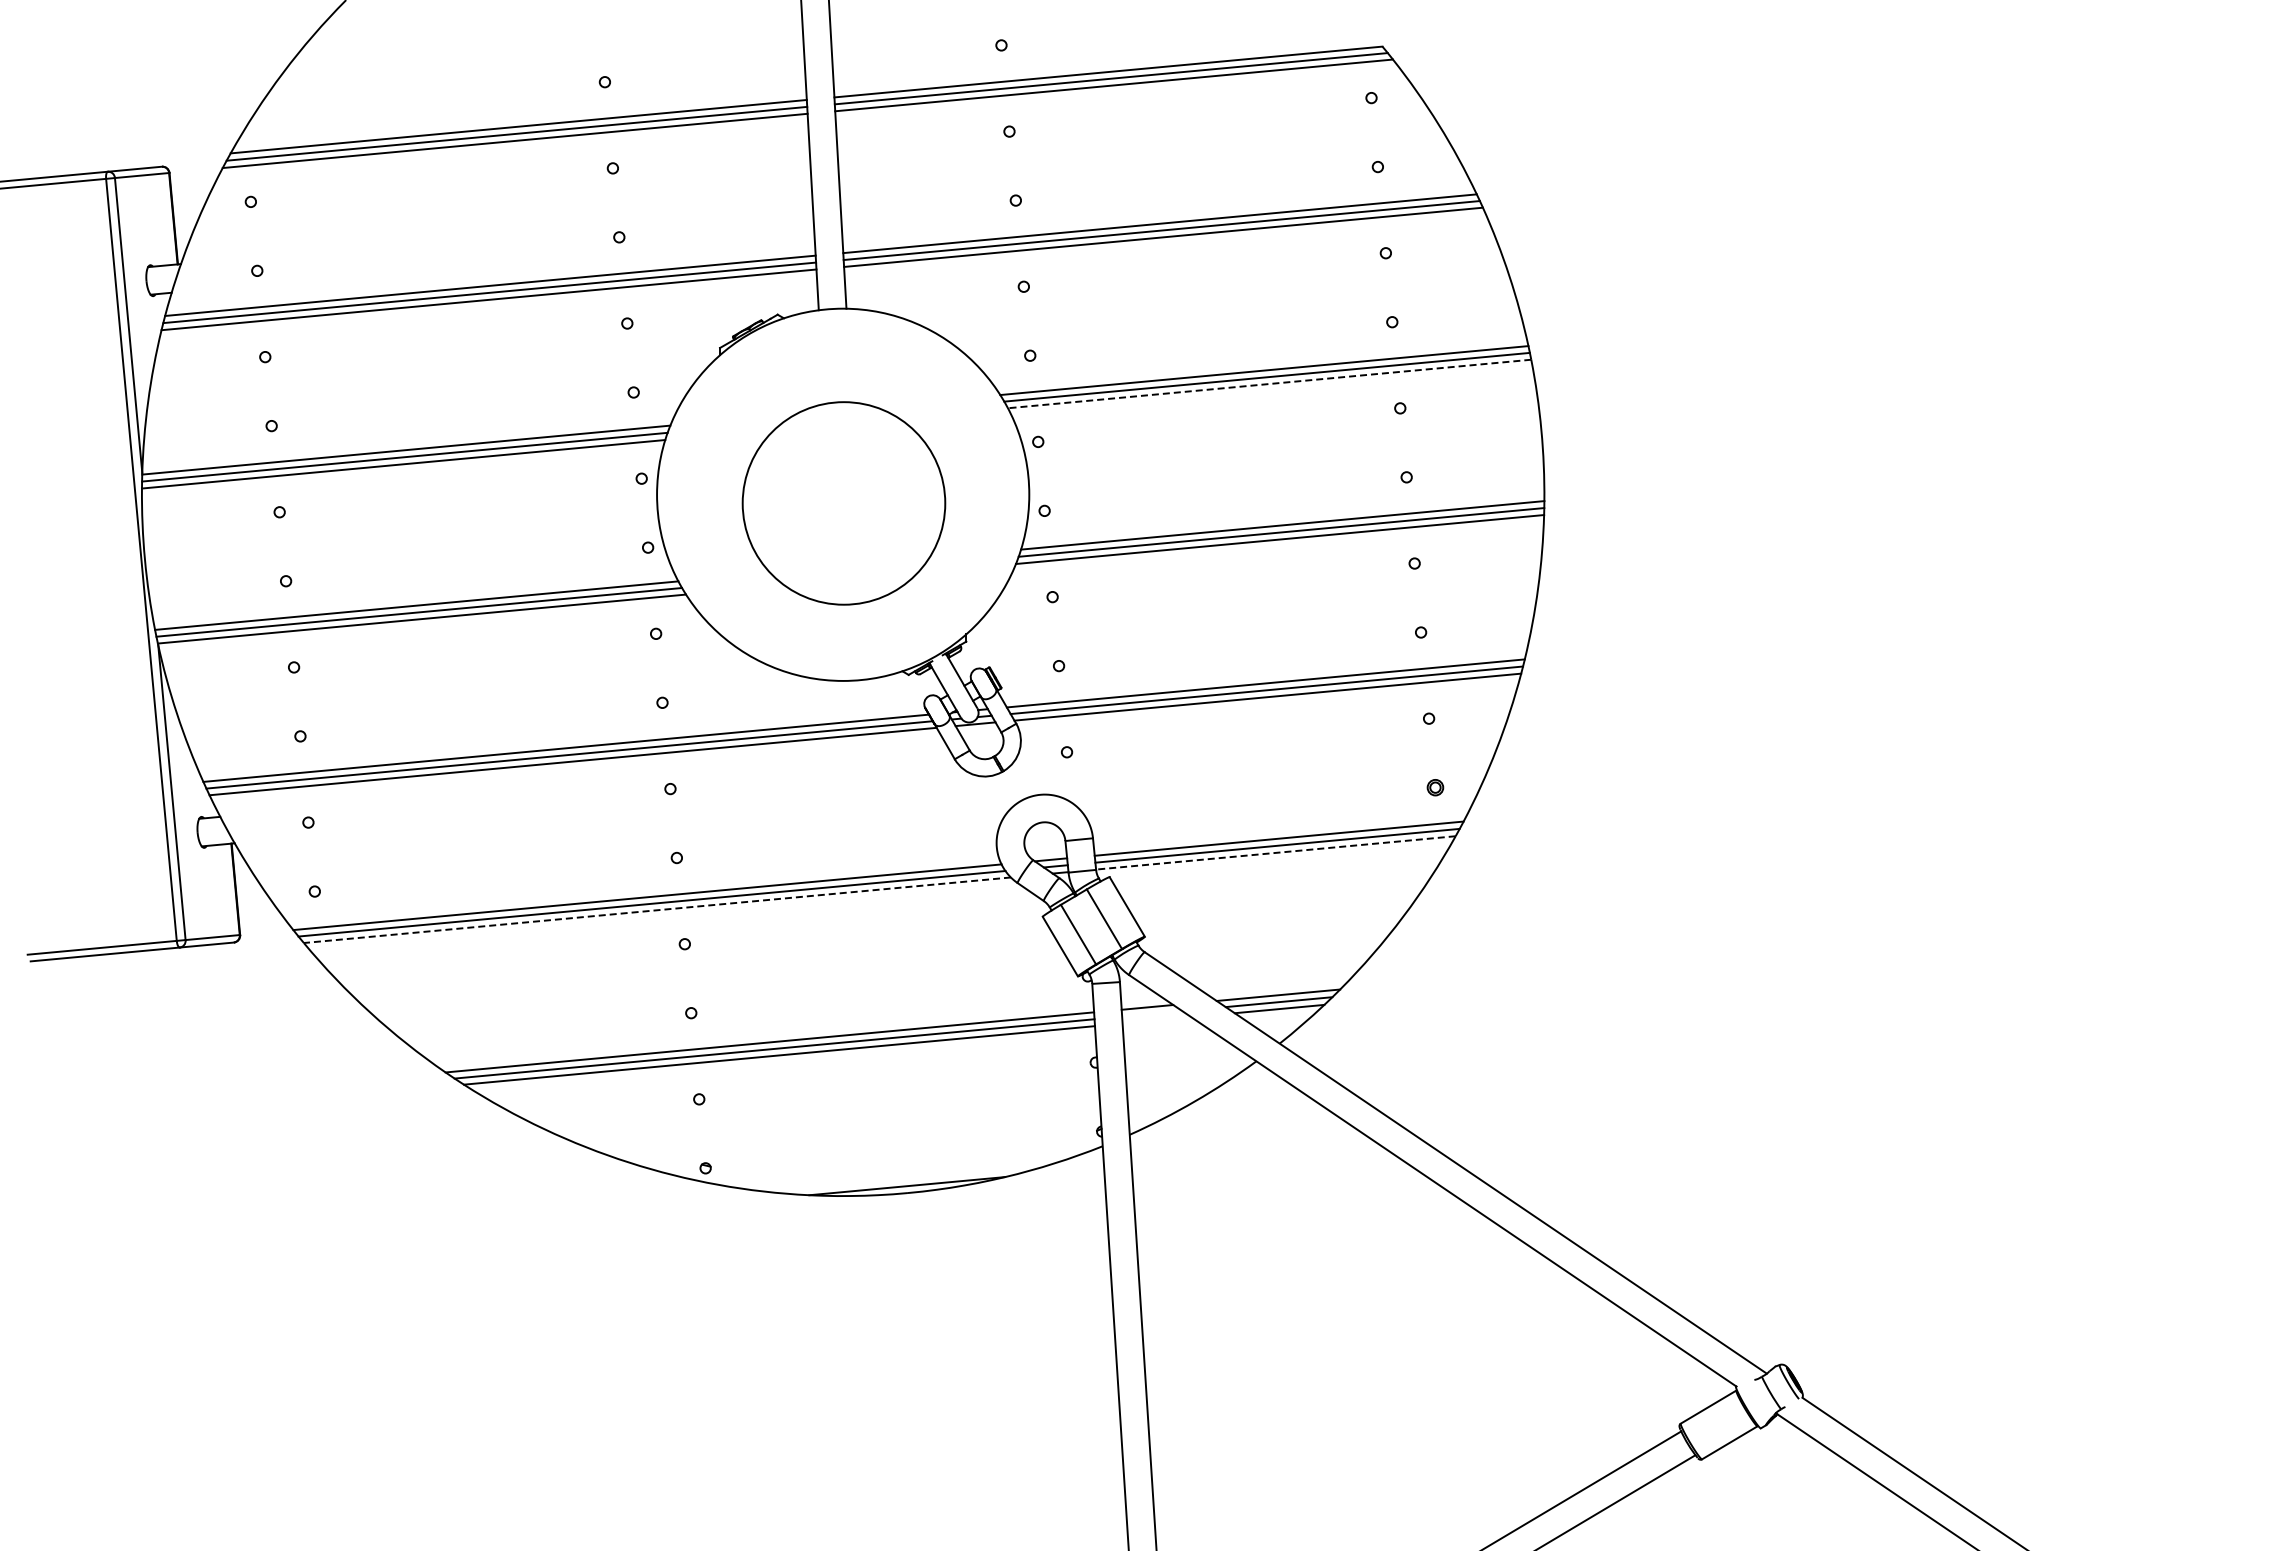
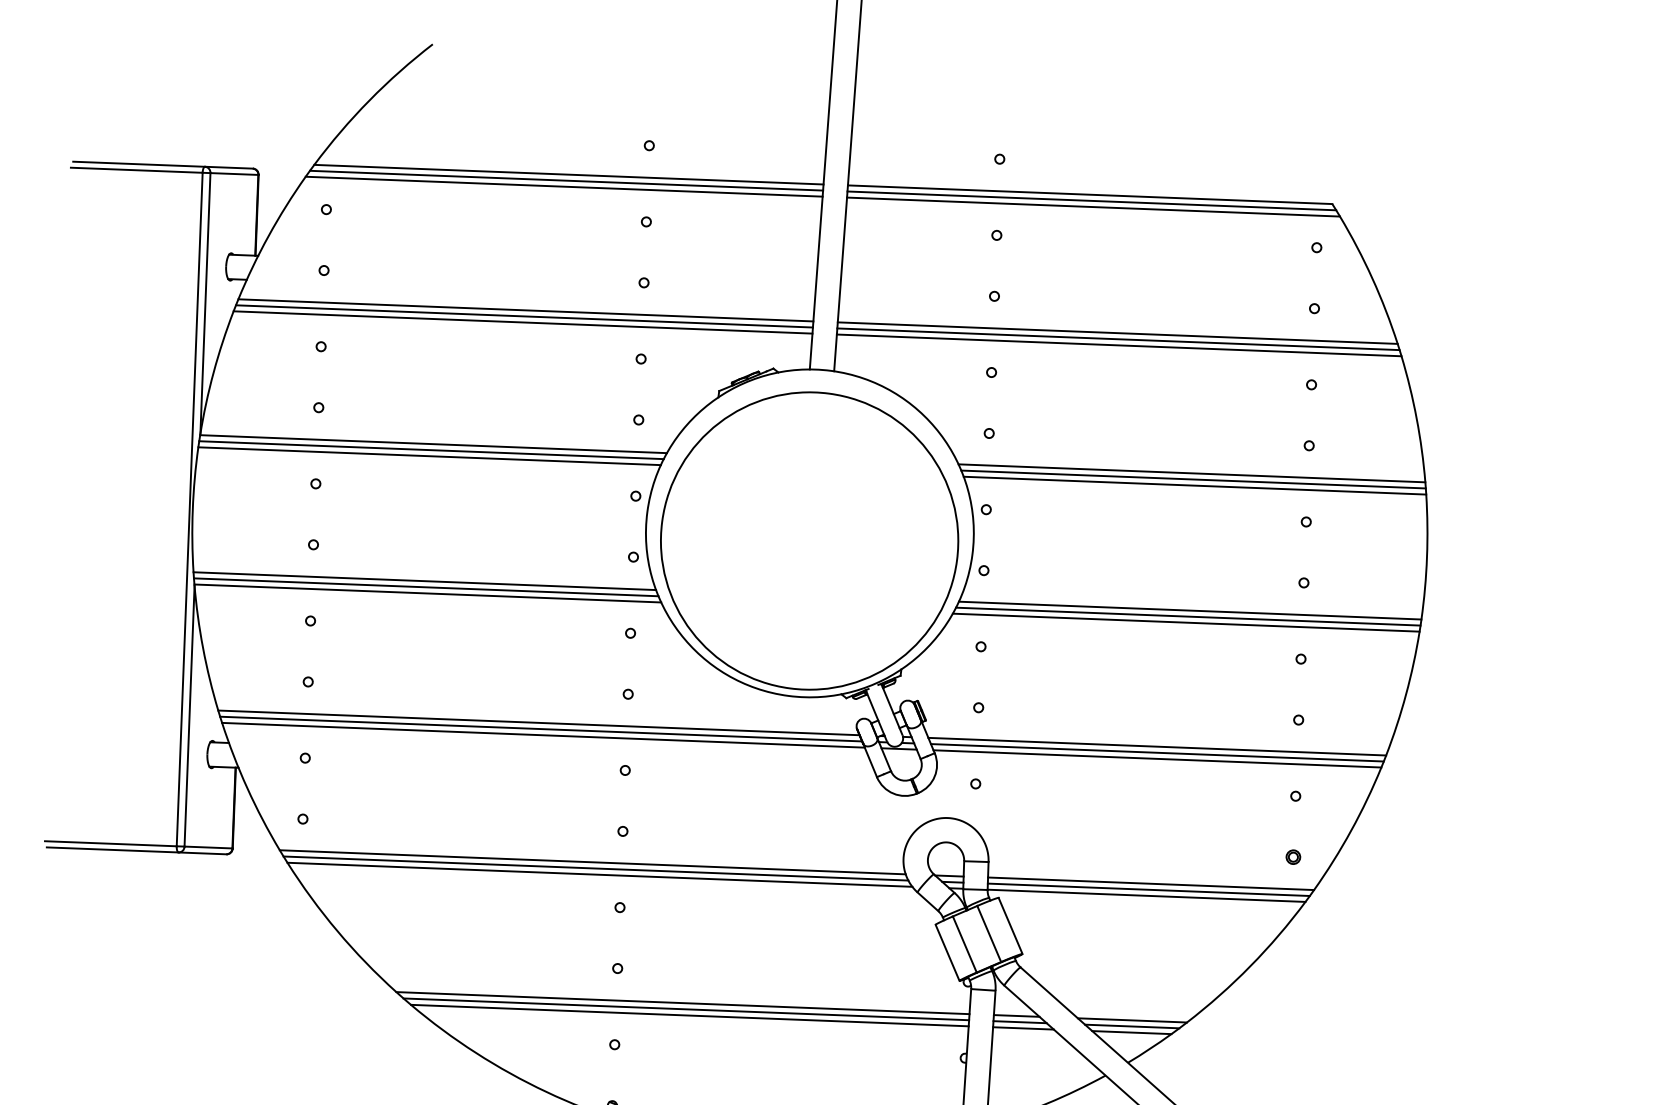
line: (1269, 384) -> (1194, 486), dashed -> solid
circle: (843, 503) -> (809, 541), size x1.67
line: (1275, 852) -> (1146, 895), dashed -> solid
line: (656, 910) -> (599, 874), dashed -> solid
line: (1152, 1013) -> (1020, 1021), added
line: (1156, 1020) -> (1023, 1028), added

